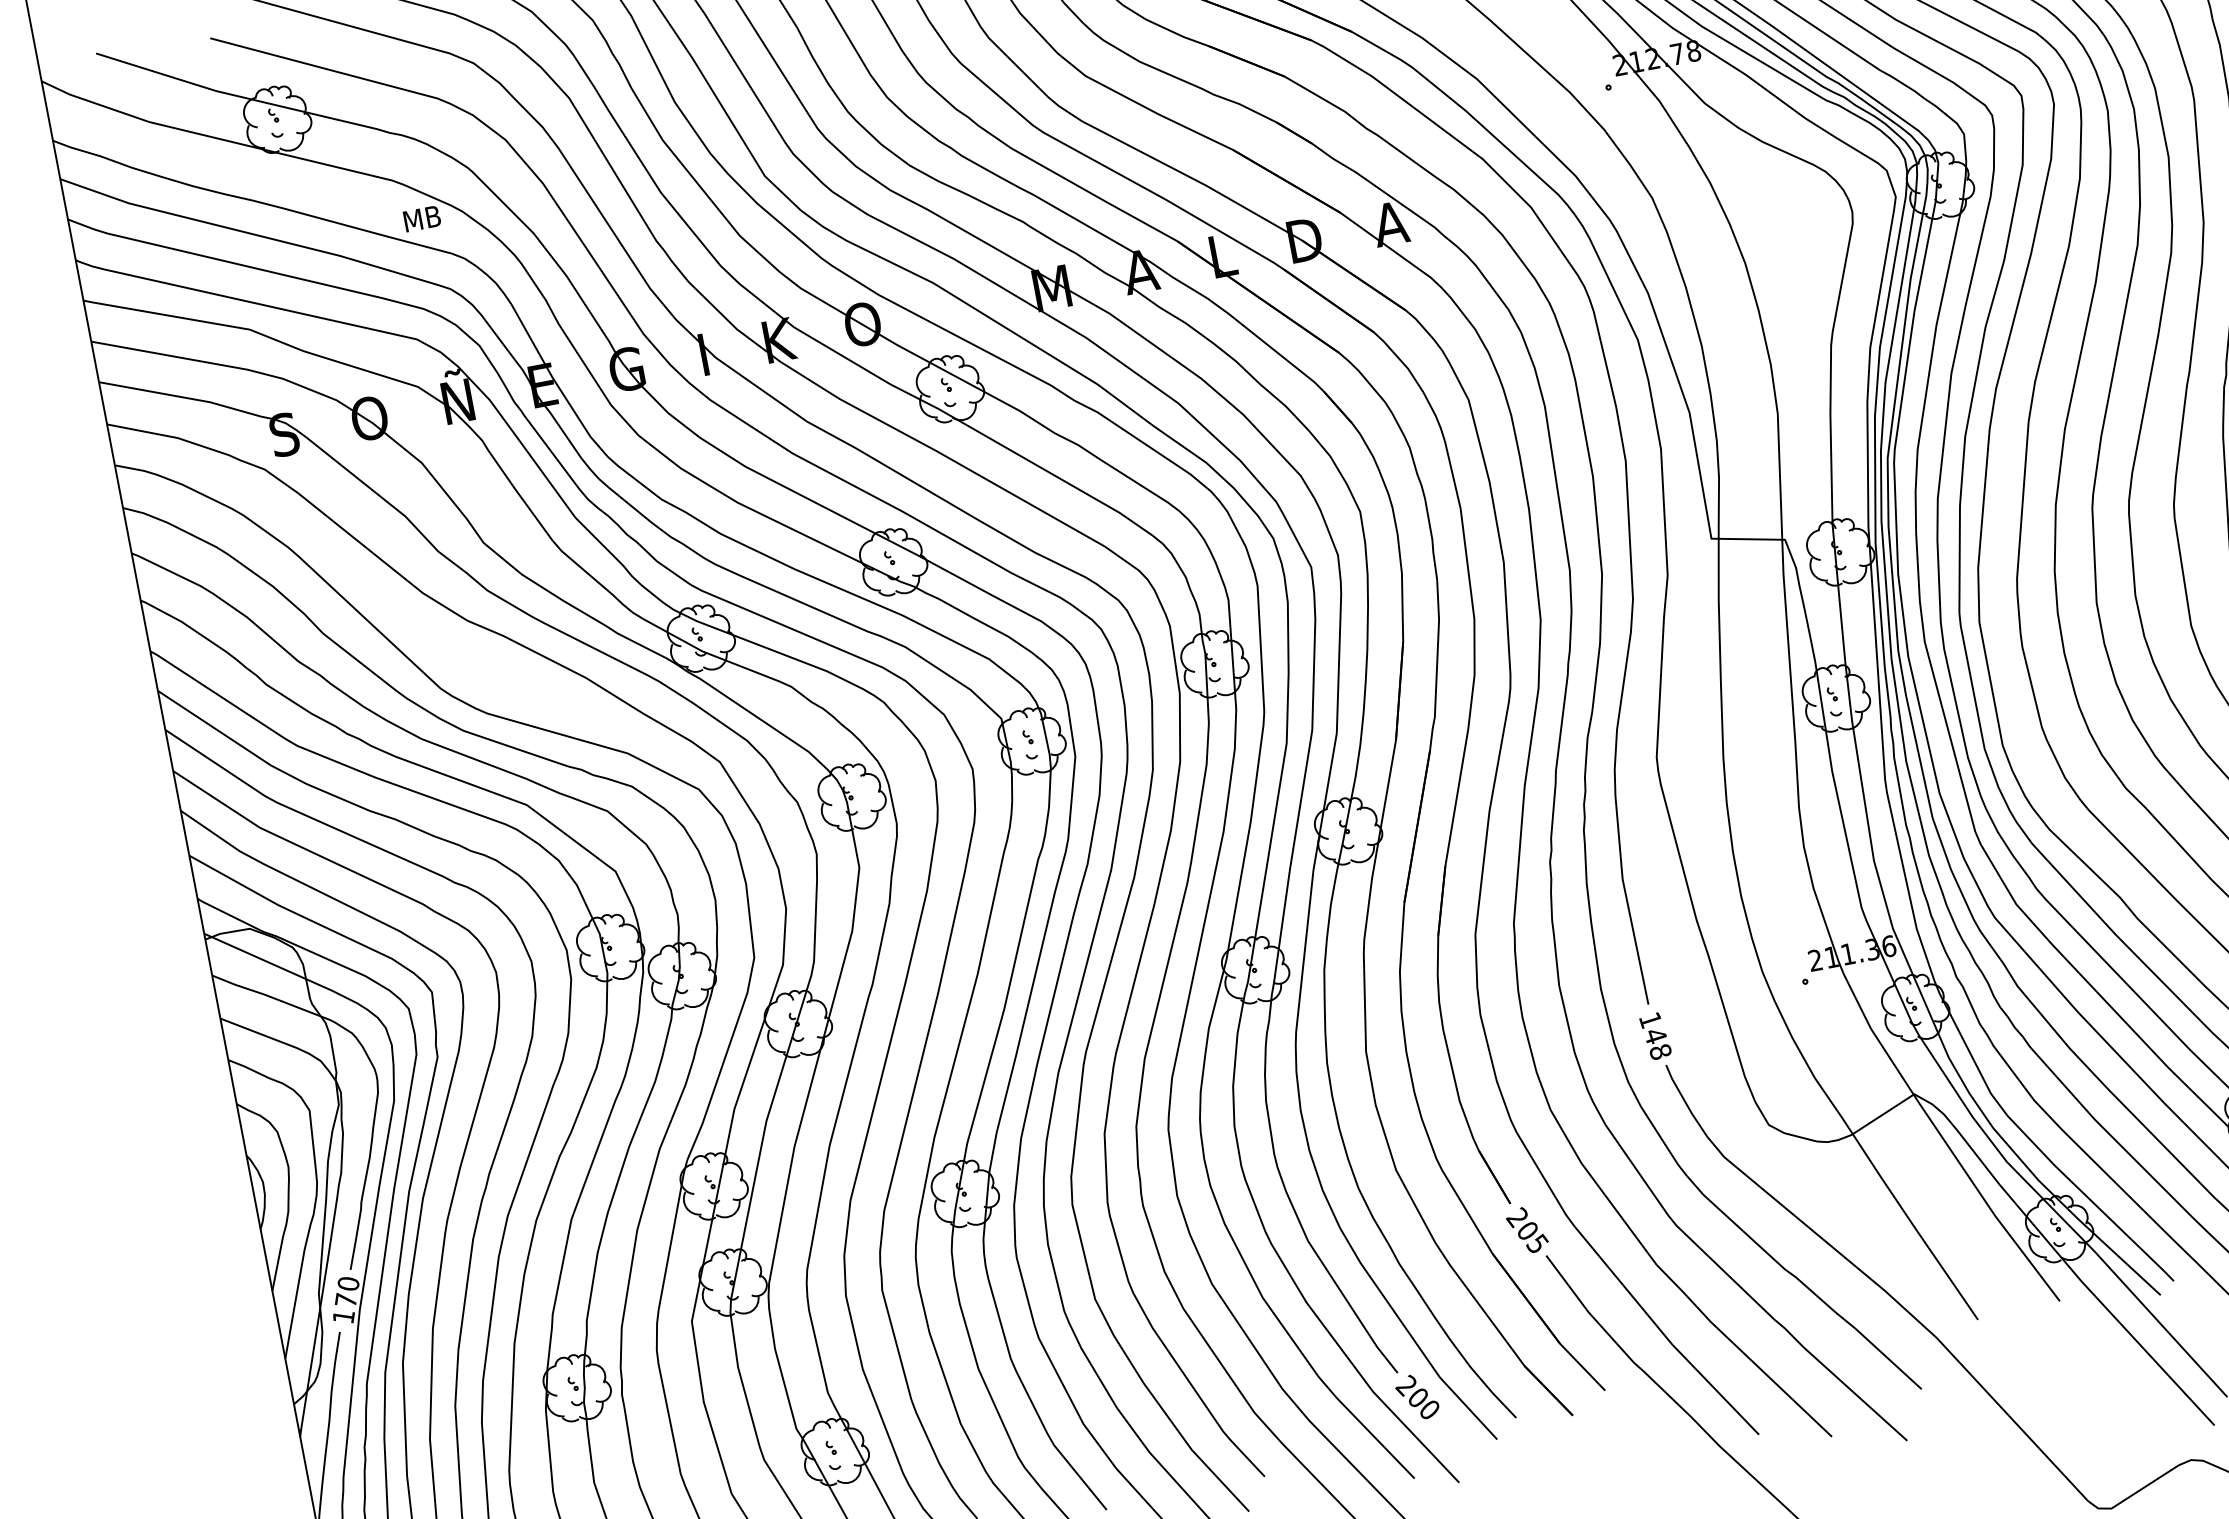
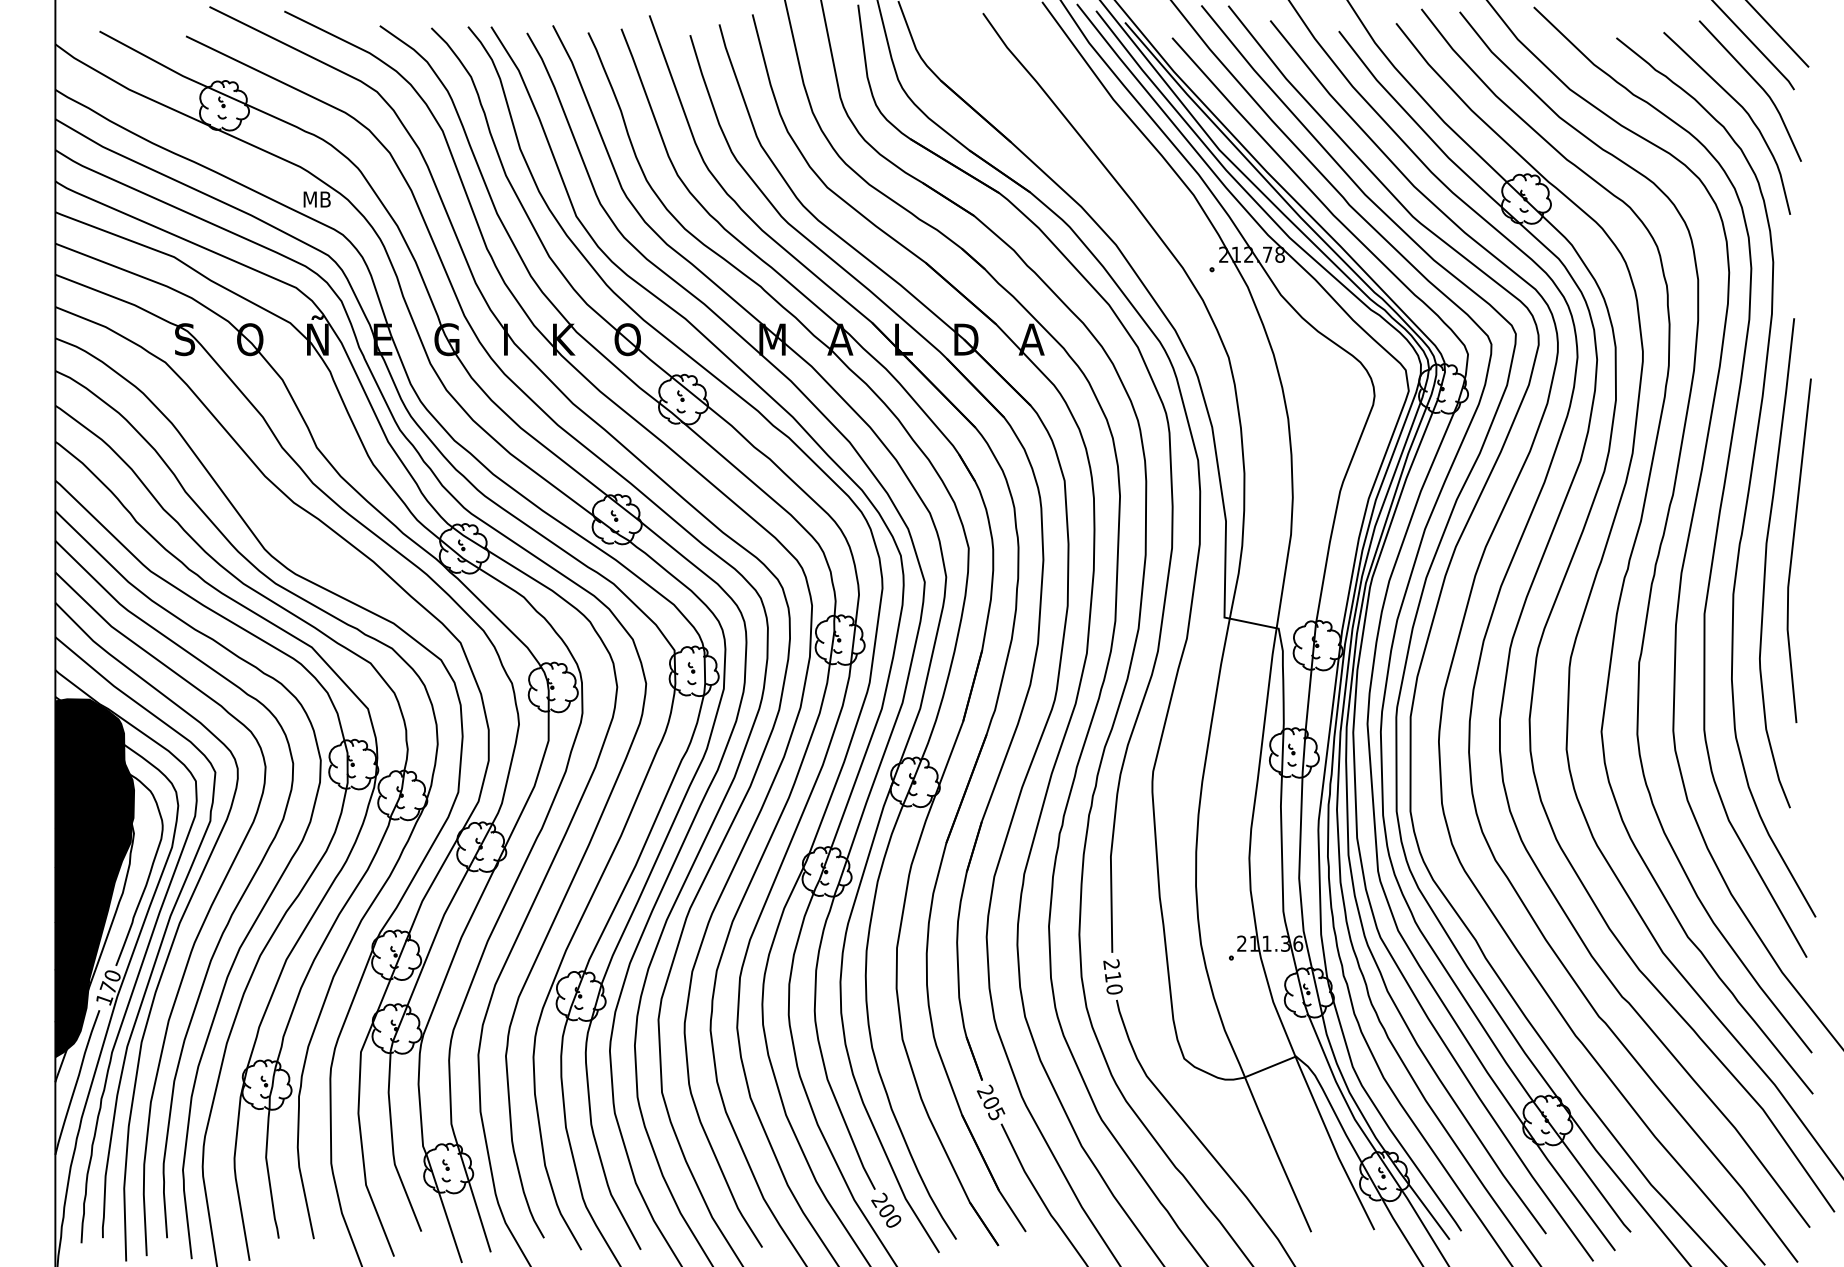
text: (1654, 1035) -> (1112, 976), 148 -> 210
fill: (300, 1161) -> (94, 878), added

